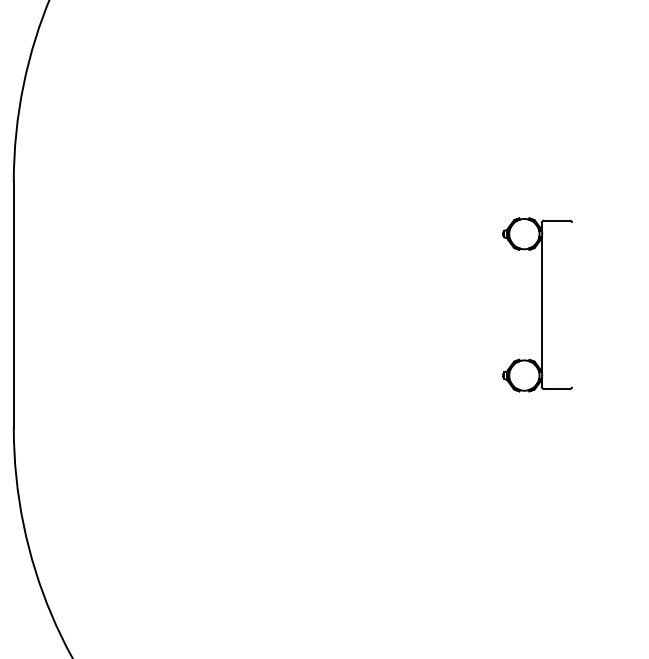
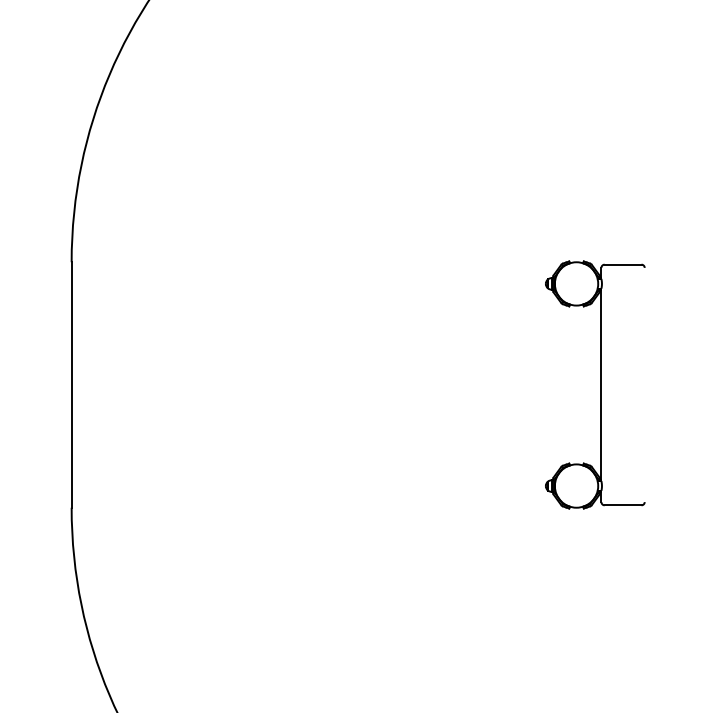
part: (537, 304) -> (595, 384), size x1.43

